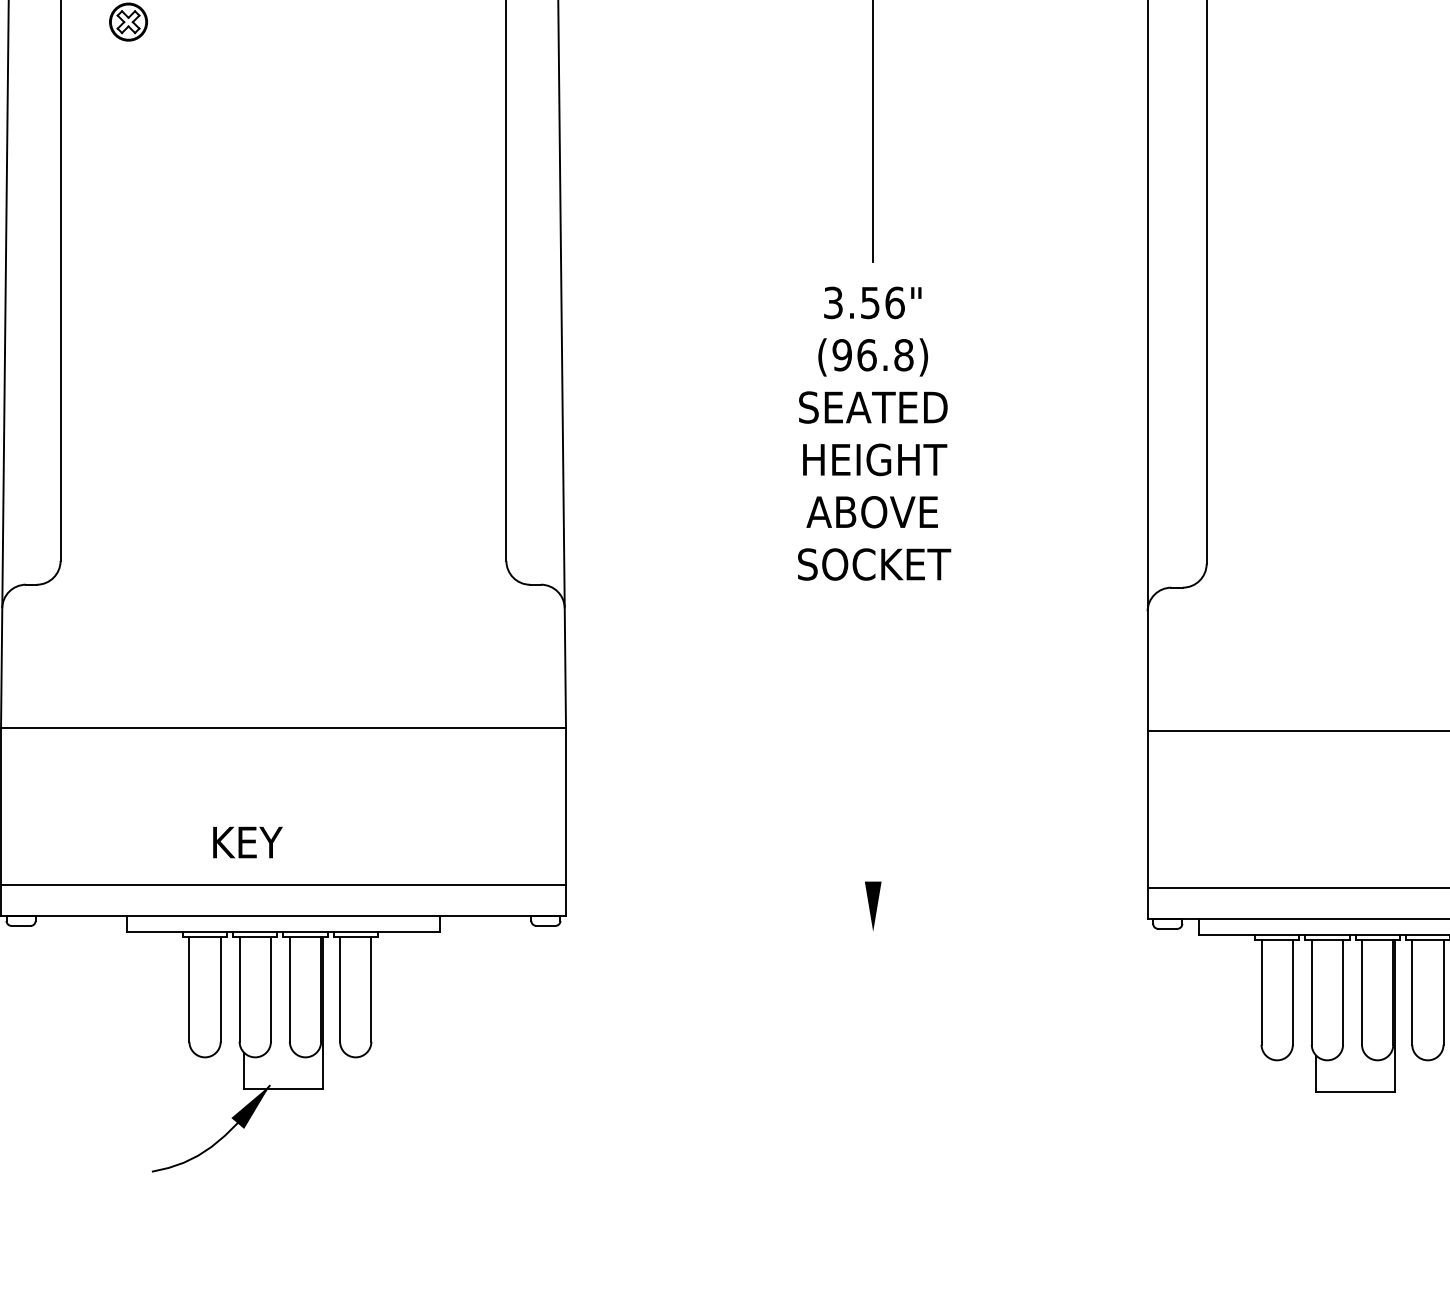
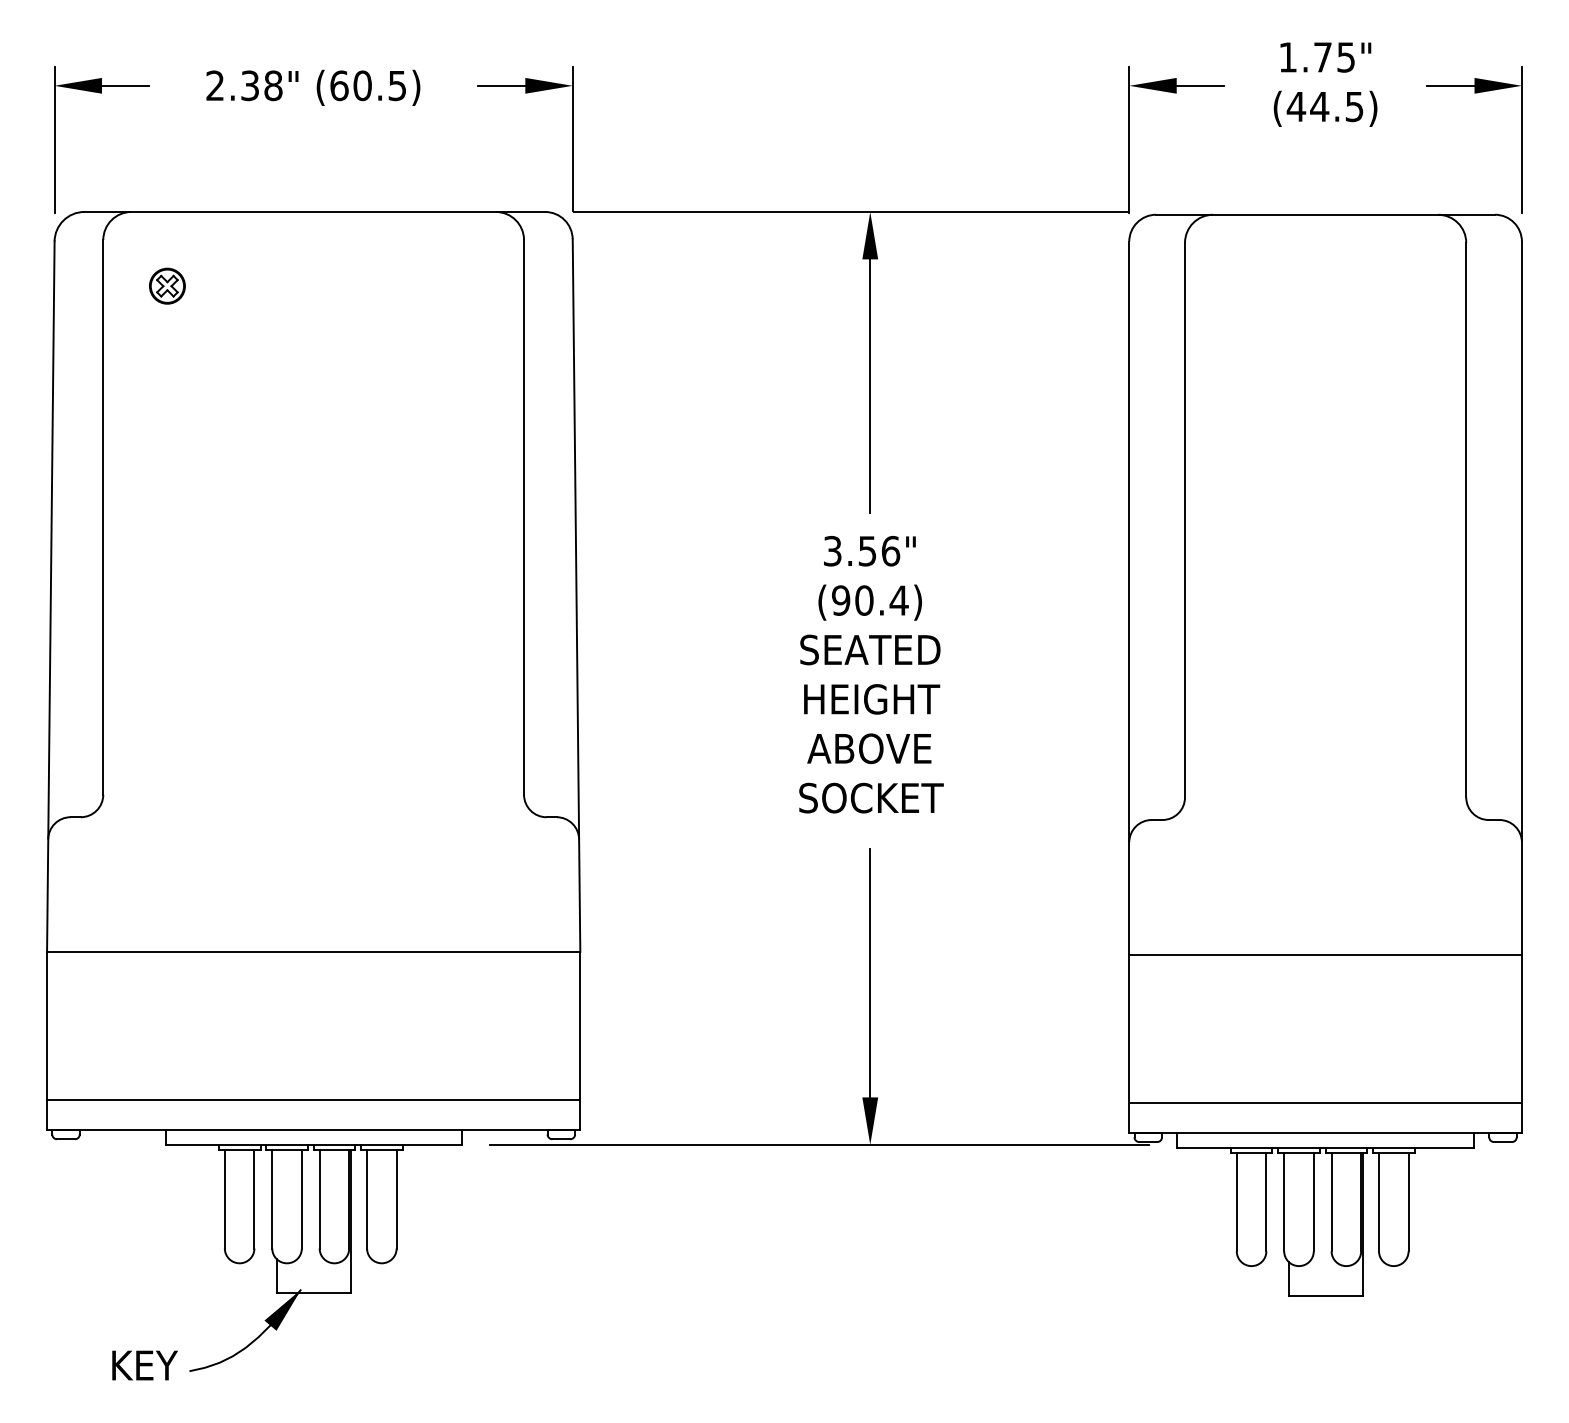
text: (885, 355) -> (881, 600), (96.8) -> (90.4)
line: (873, 750) -> (870, 973), added
text: (247, 842) -> (144, 1365), moved
line: (819, 931) -> (819, 1144), added

